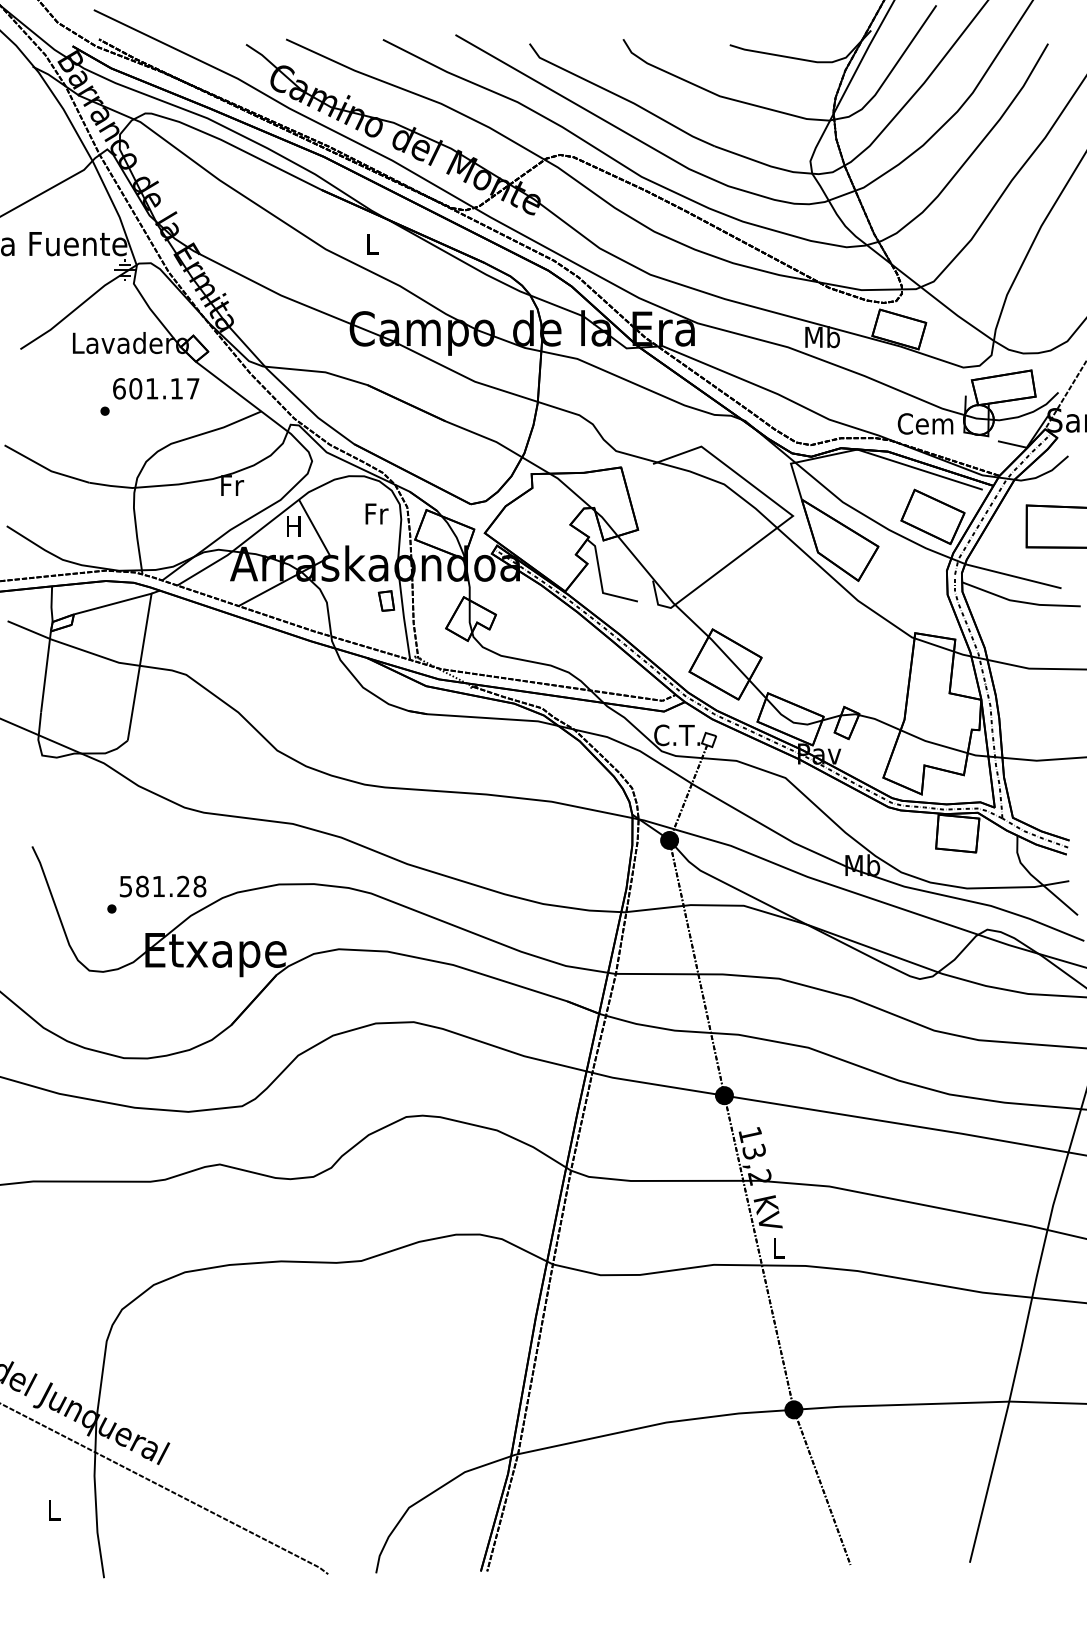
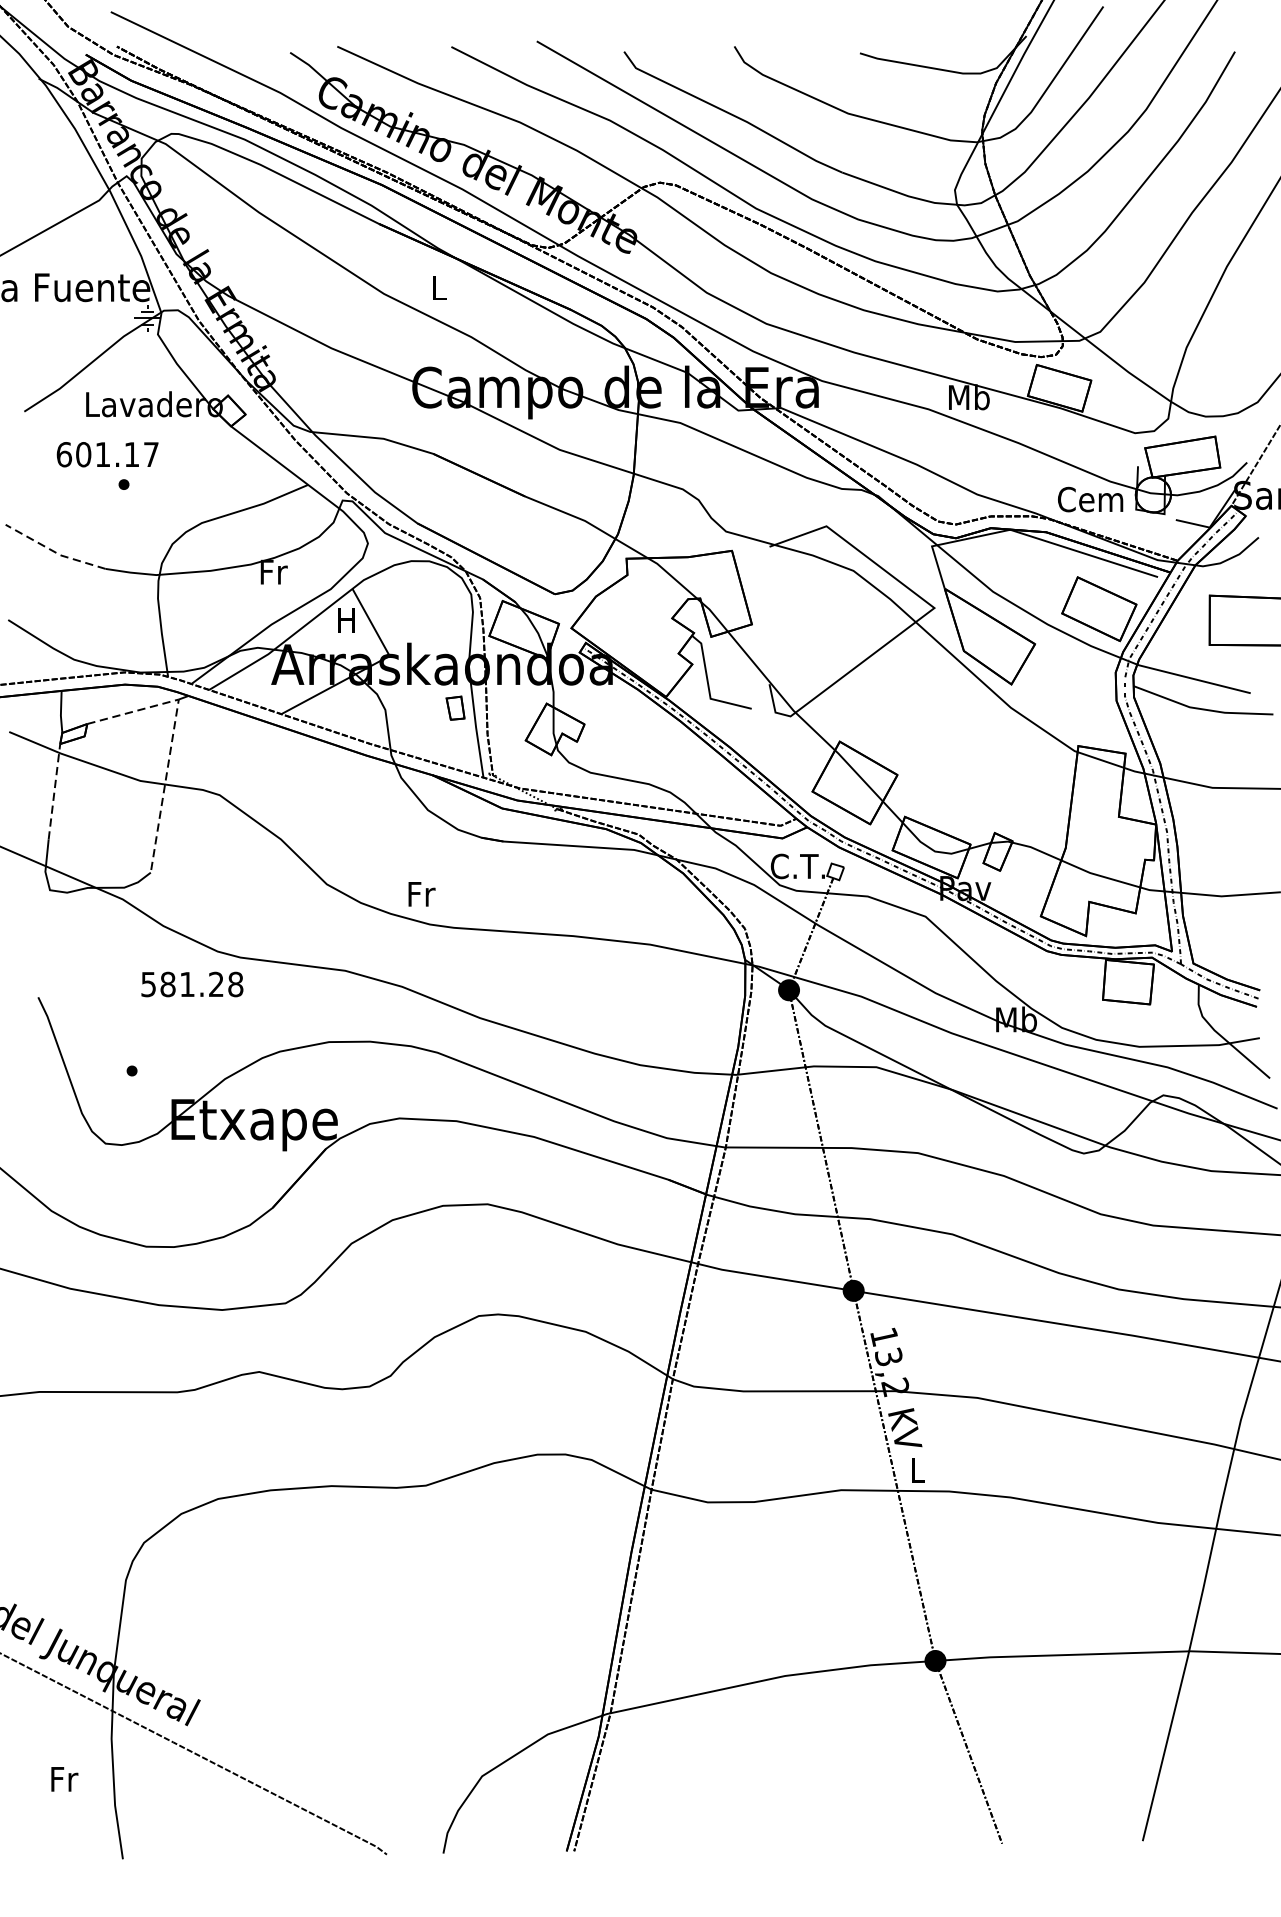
text: (156, 388) -> (108, 454), moved
line: (45, 467) -> (53, 550), solid -> dashed
text: (376, 513) -> (421, 893), moved
line: (146, 627) -> (172, 739), solid -> dashed
line: (46, 671) -> (55, 791), solid -> dashed
text: (162, 886) -> (191, 984), moved
text: (54, 1509) -> (64, 1778), L -> Fr

